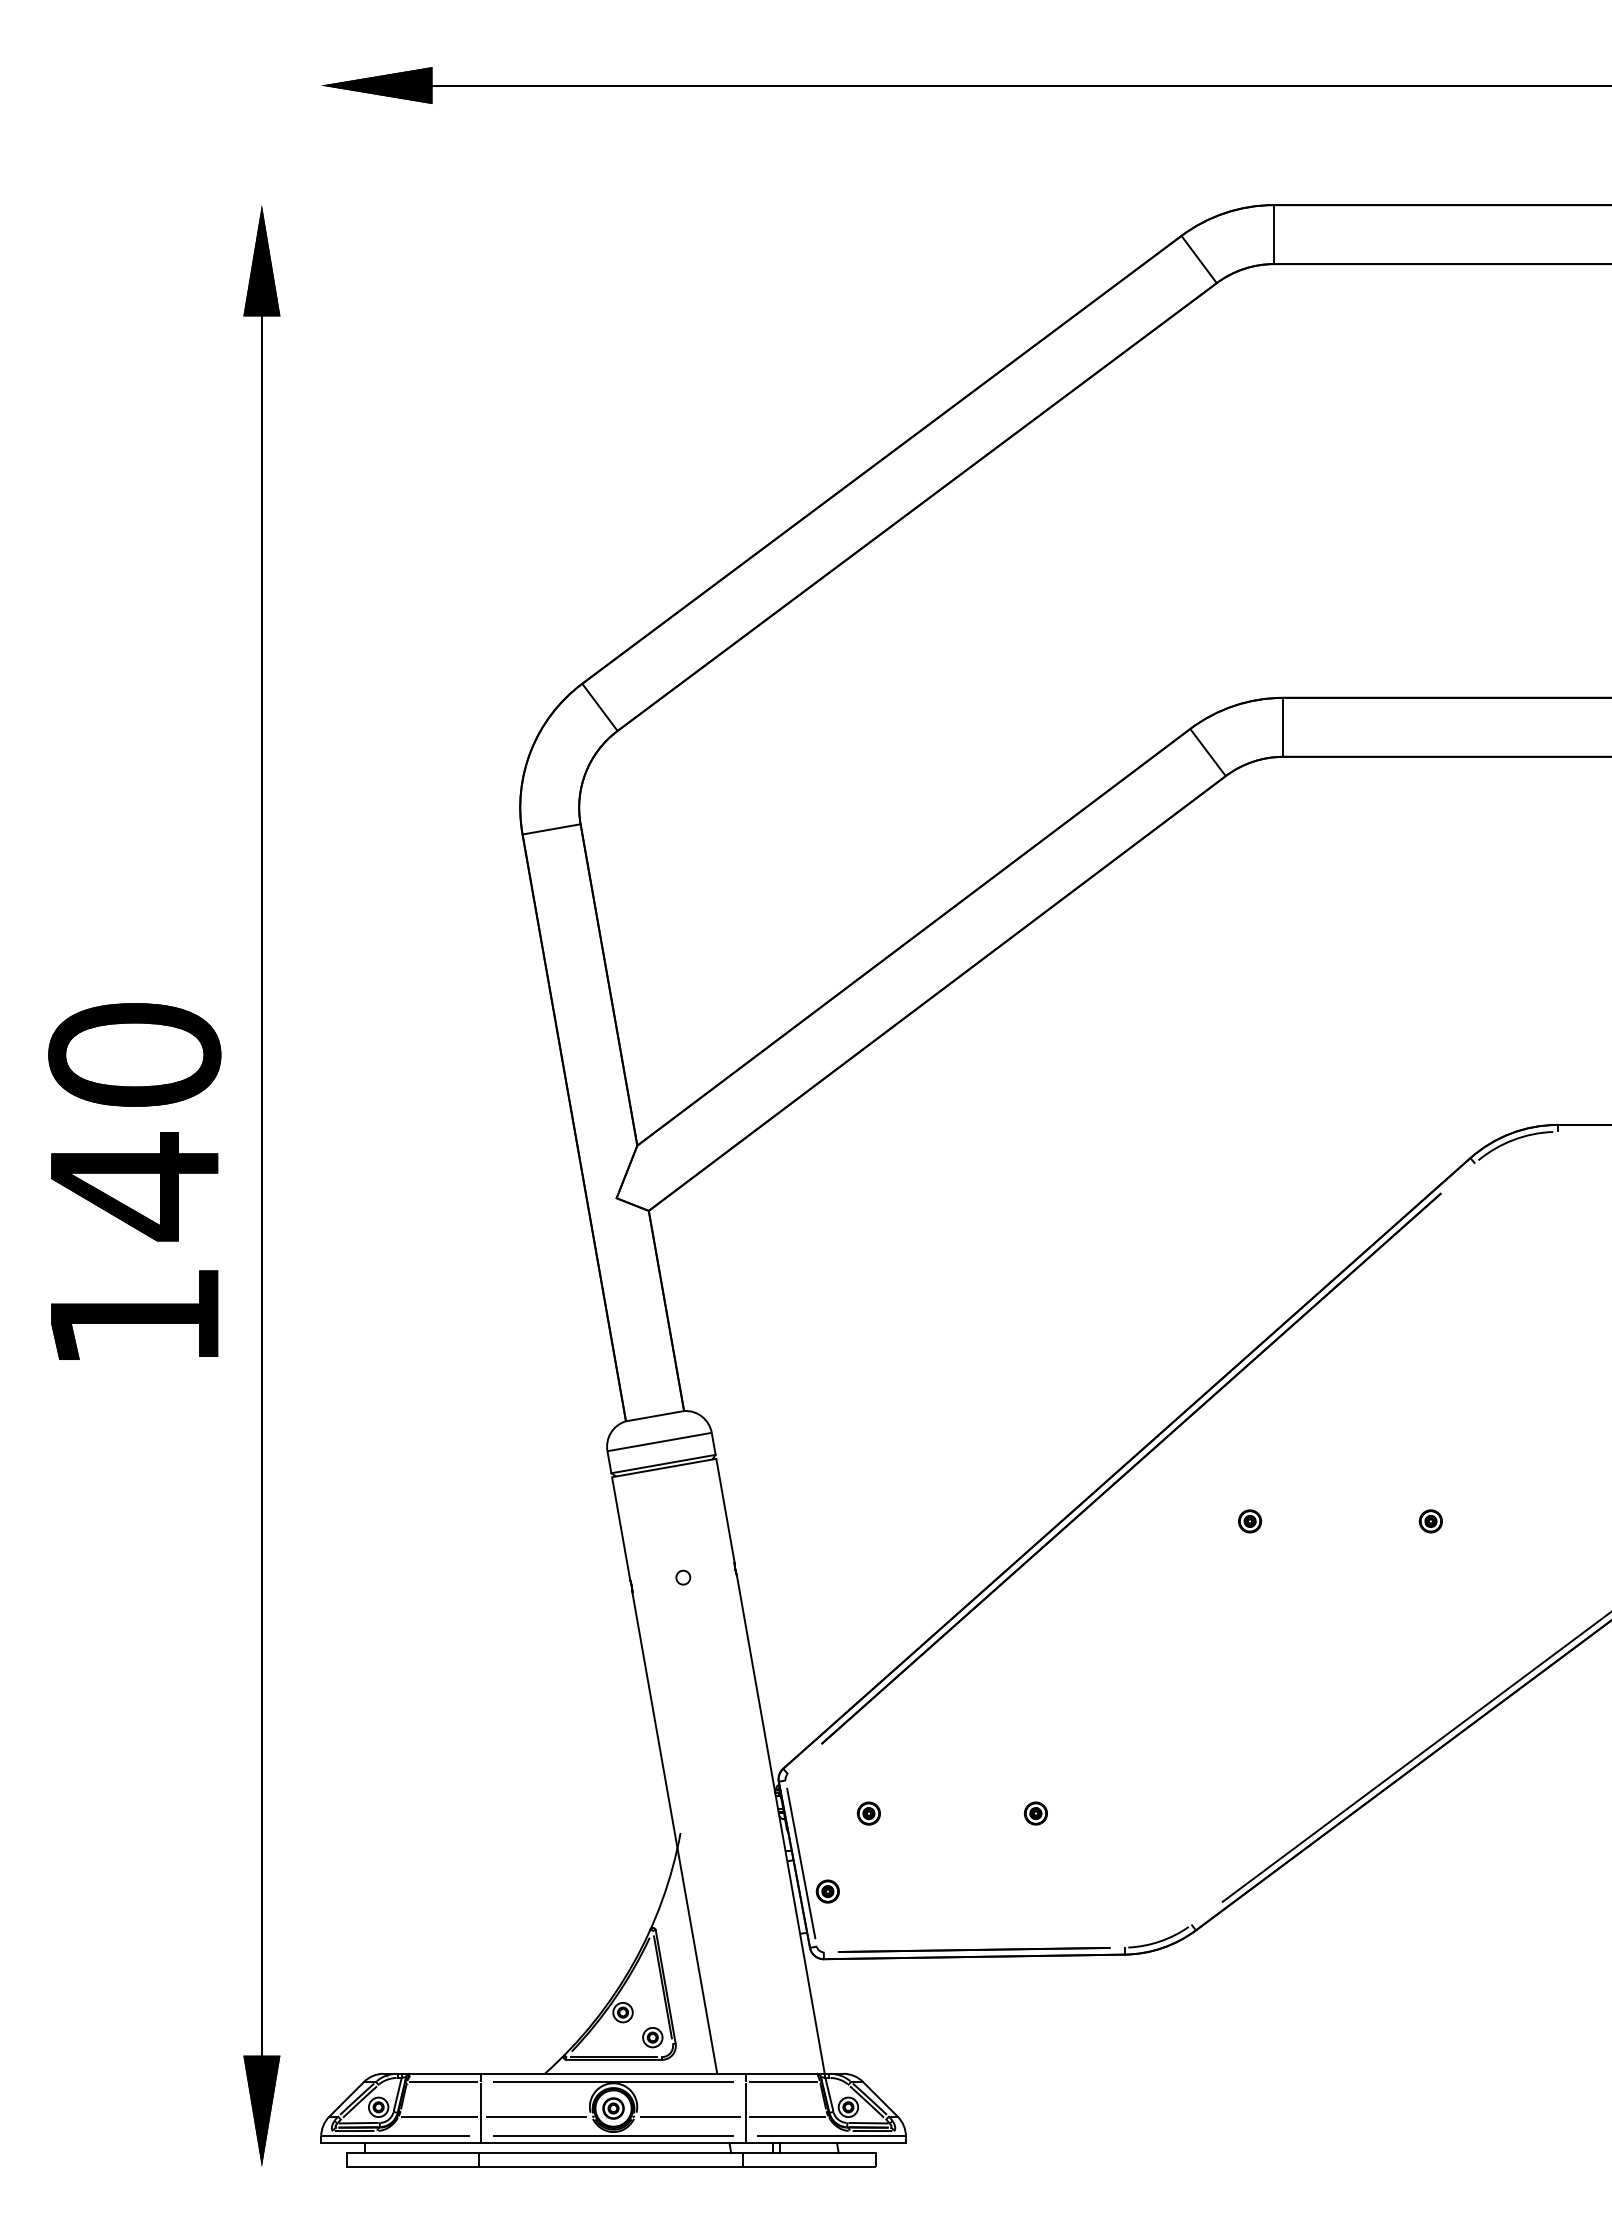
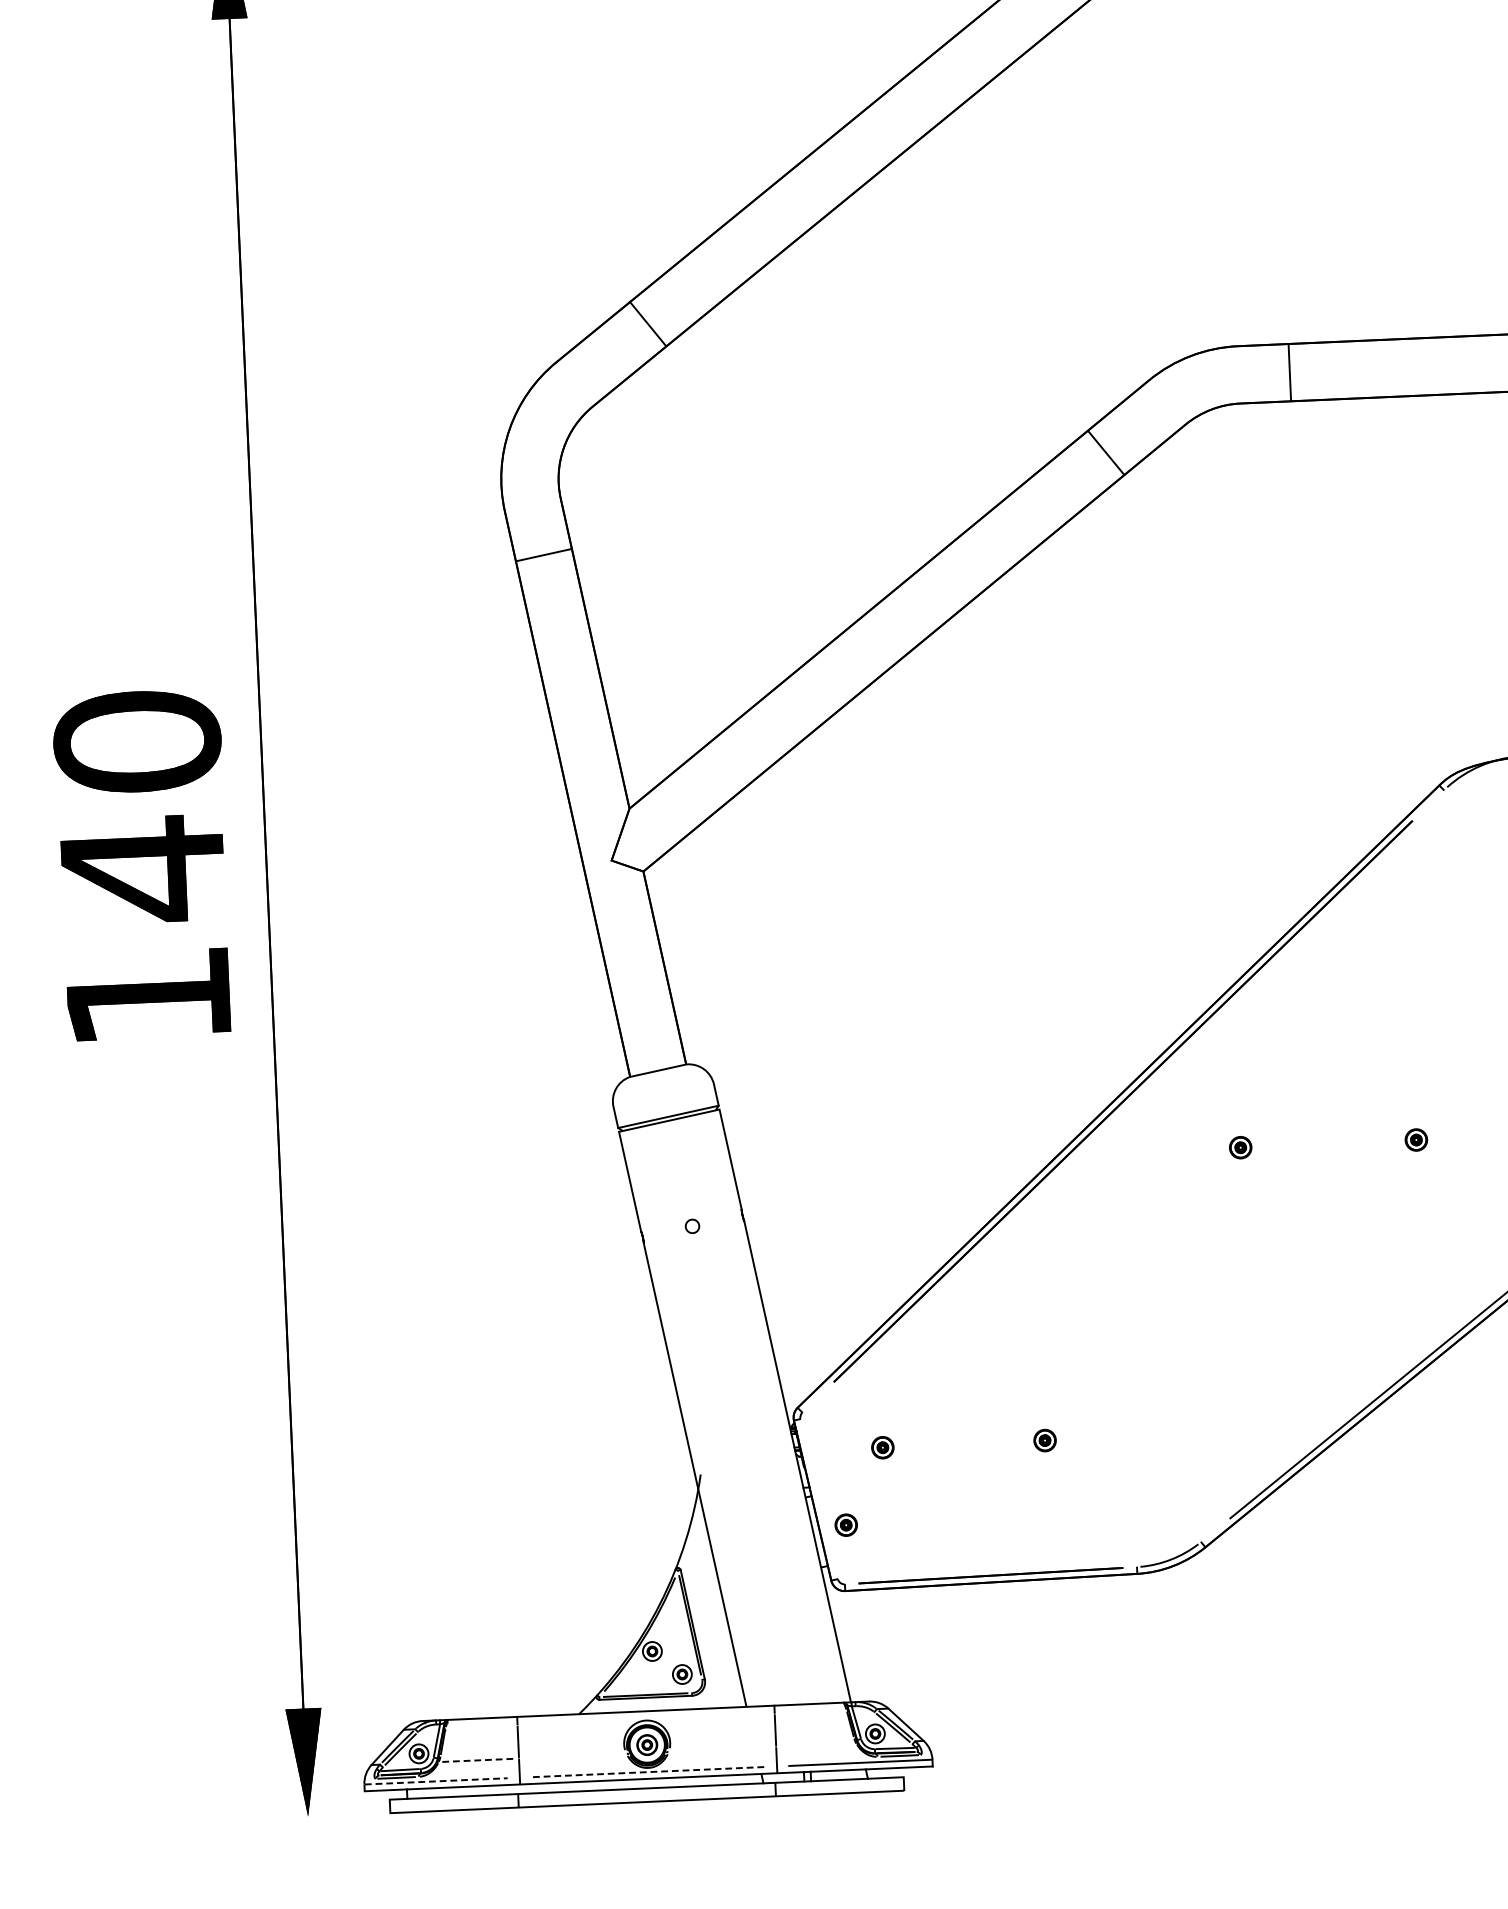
line: (599, 707) -> (647, 323), moved
line: (1283, 727) -> (1290, 372), moved
line: (1207, 752) -> (1105, 452), moved
line: (551, 829) -> (543, 555), moved
line: (659, 1441) -> (663, 1095), removed
line: (801, 1863) -> (819, 1499), removed
line: (443, 2081) -> (480, 1726), removed
line: (613, 2081) -> (646, 1718), removed
line: (782, 2081) -> (810, 1711), removed
line: (440, 2116) -> (479, 1760), solid -> dashed
line: (536, 2116) -> (572, 1756), removed
line: (690, 2116) -> (722, 1749), removed
line: (787, 2116) -> (816, 1745), removed
line: (395, 2136) -> (436, 1781), solid -> dashed
line: (613, 2136) -> (648, 1772), solid -> dashed

